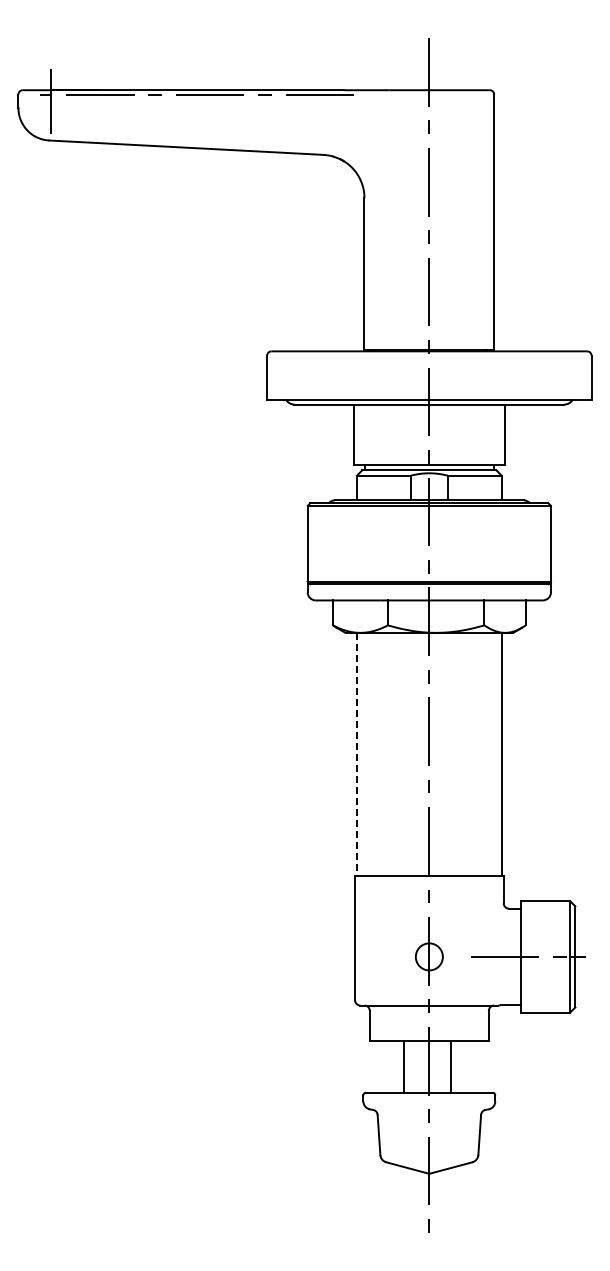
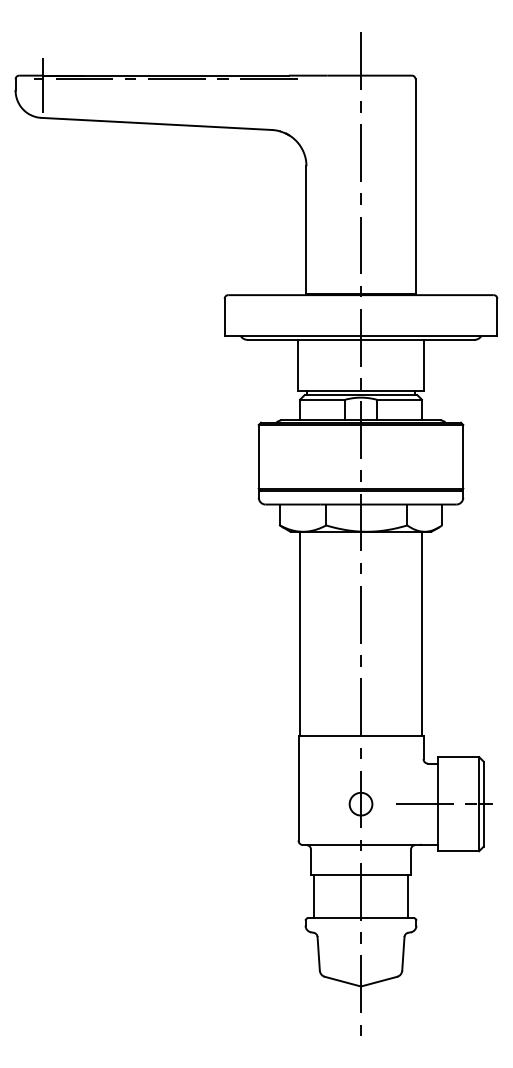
line: (356, 754) -> (299, 634), dashed -> solid
line: (404, 1066) -> (314, 896), moved
line: (451, 1066) -> (408, 896), moved

